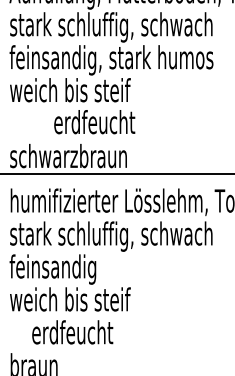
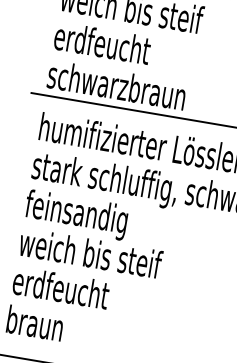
text: (94, 122) -> (102, 43), moved
text: (72, 332) -> (60, 288), moved

